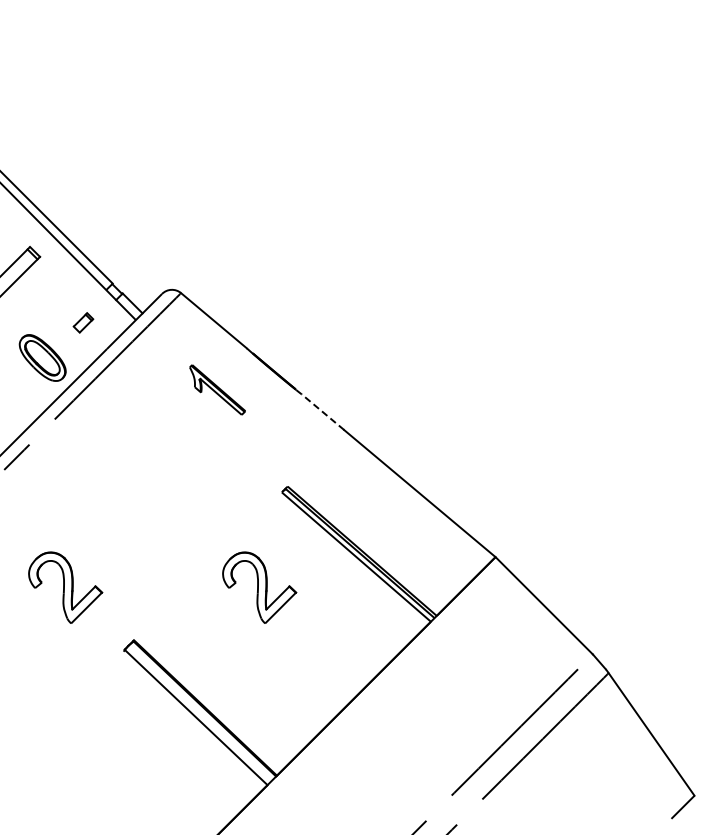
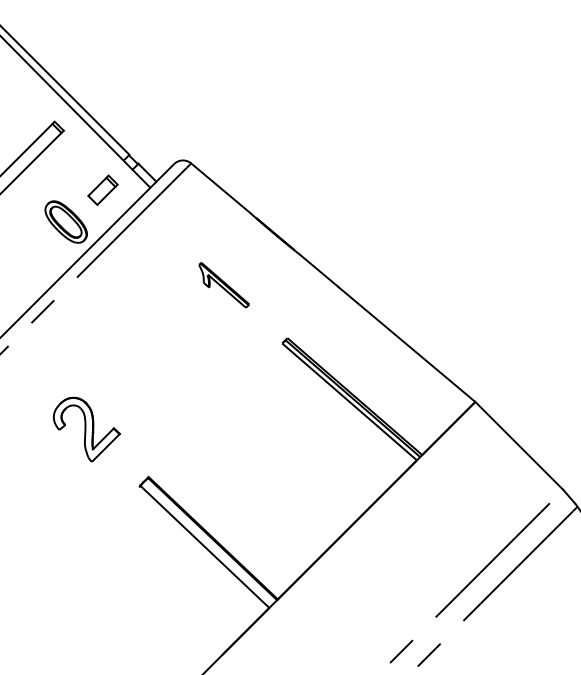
part: (83, 322) -> (103, 189), size x1.67
part: (217, 389) -> (224, 284), moved
line: (322, 412) -> (318, 271), dashed -> solid
part: (259, 587) -> (262, 429), removed

